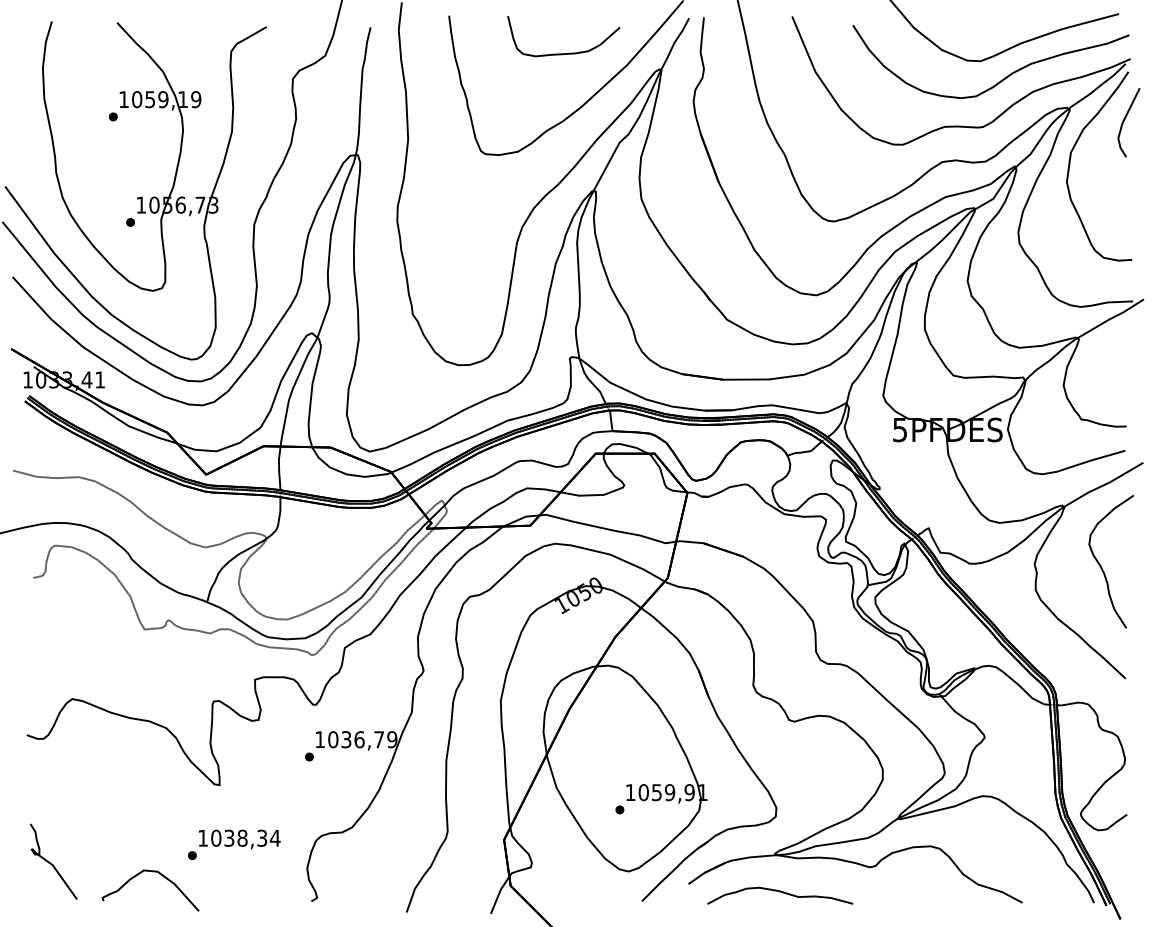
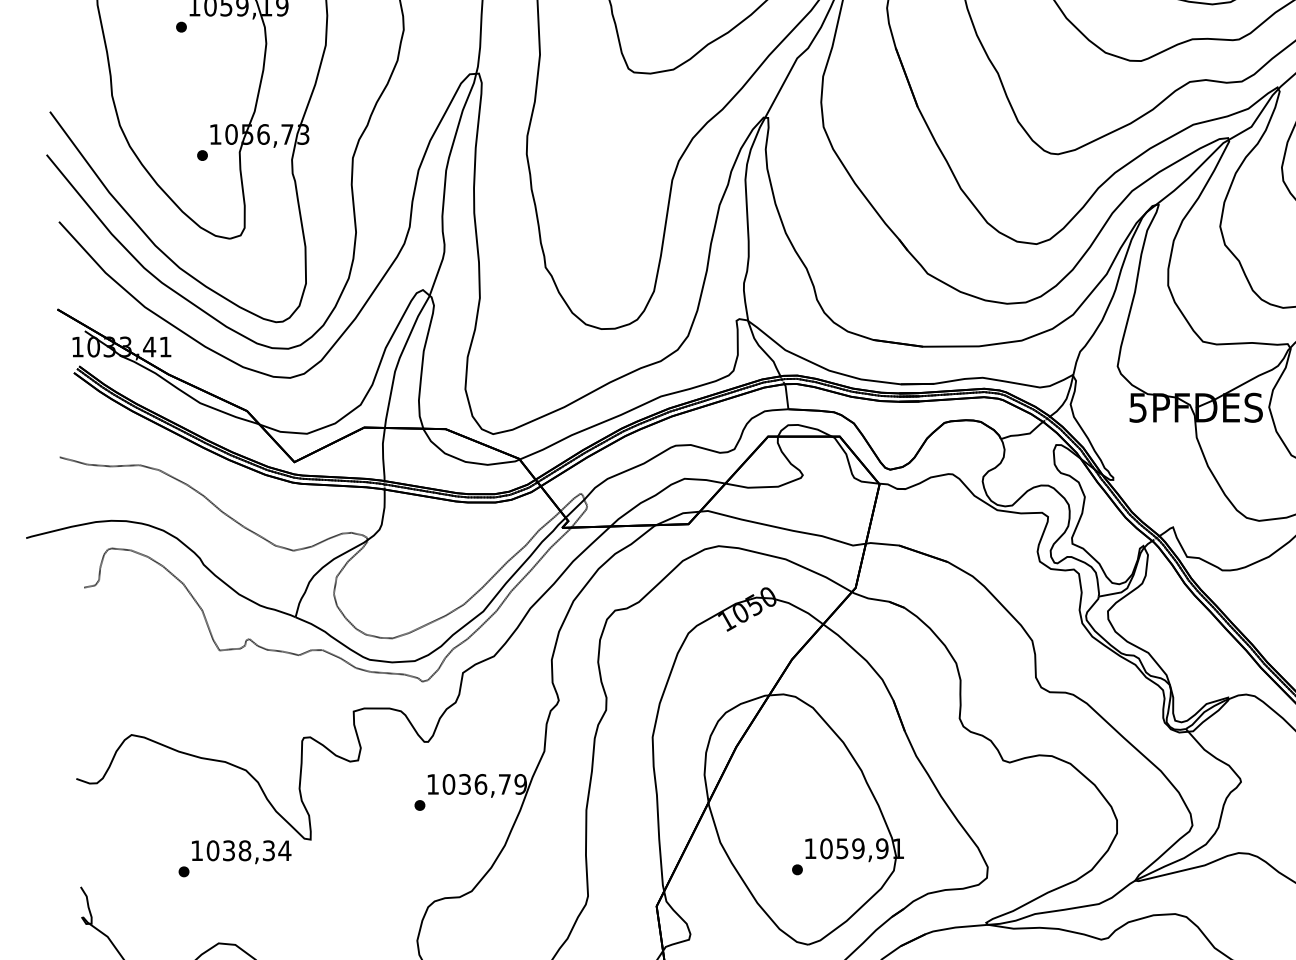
text: (234, 844) -> (235, 858), moved

